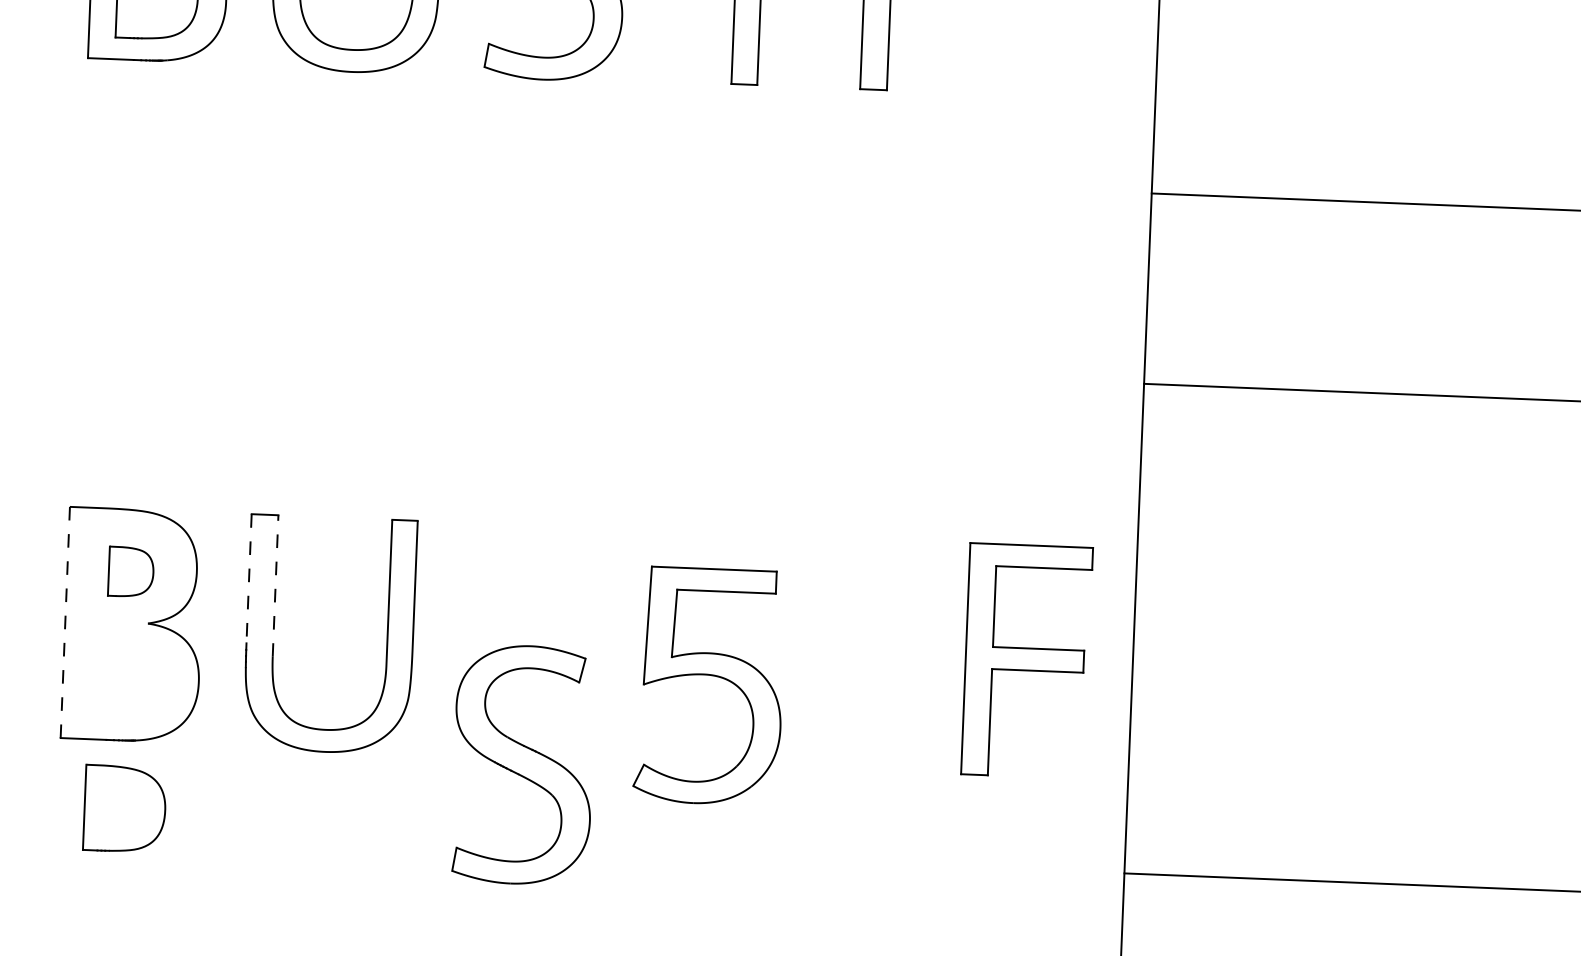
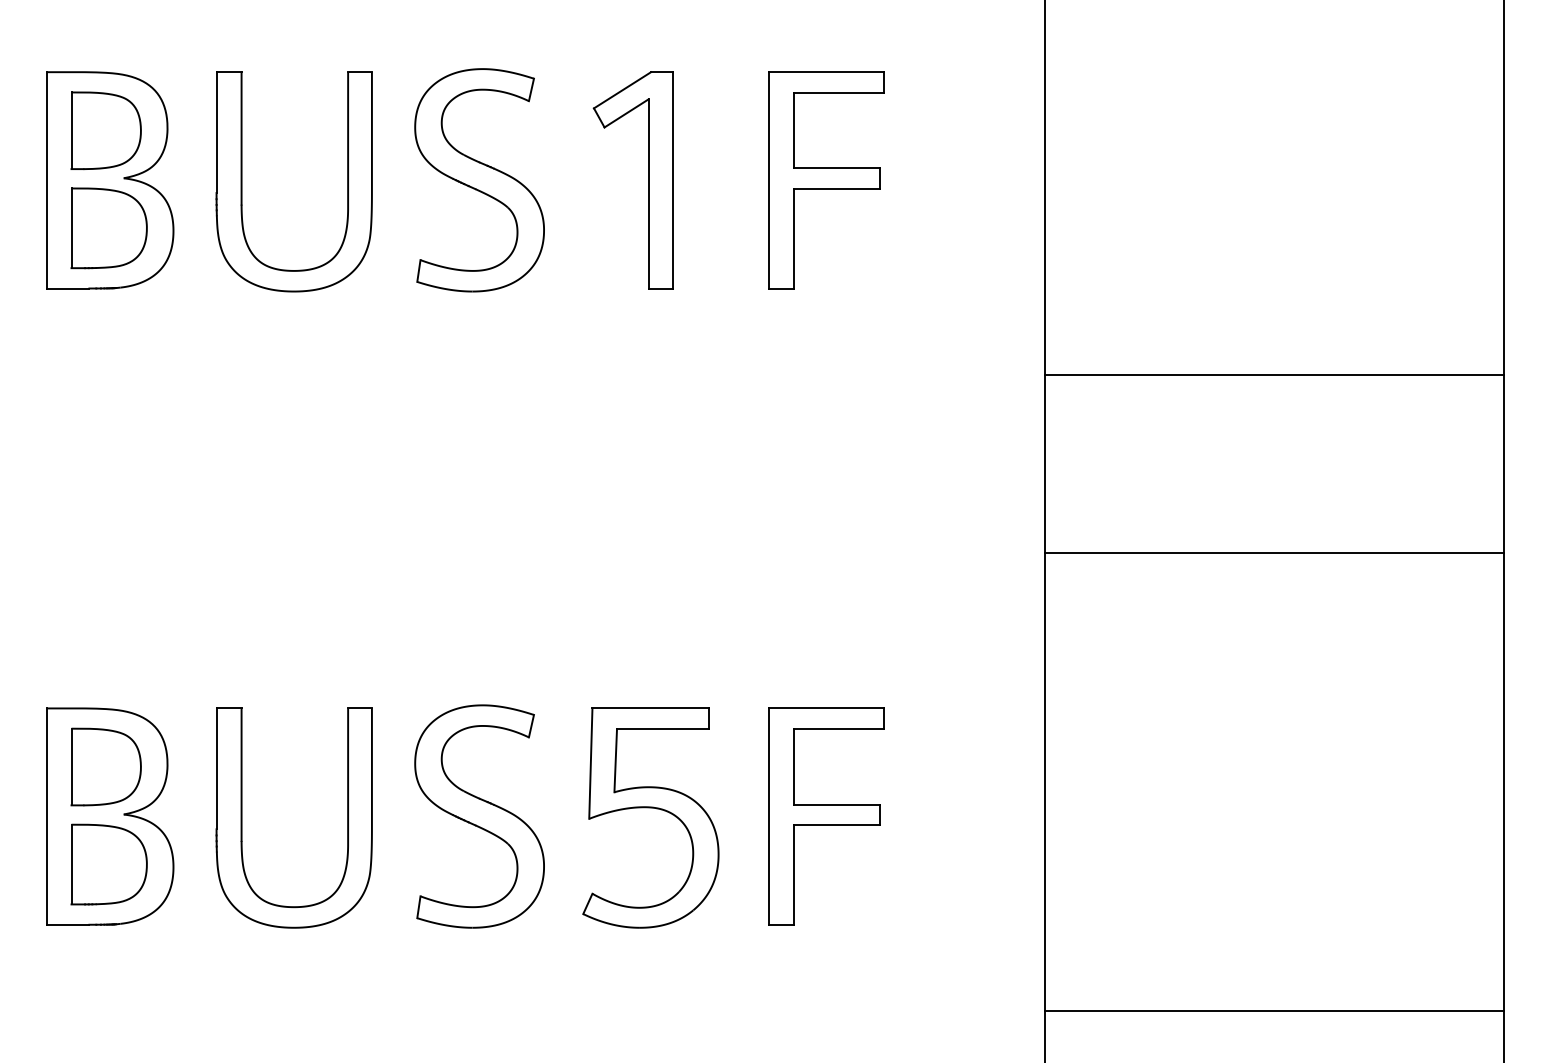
part: (130, 571) -> (105, 766), size x1.67
line: (249, 579) -> (216, 769), dashed -> solid
line: (275, 585) -> (241, 774), dashed -> solid
line: (65, 623) -> (46, 817), dashed -> solid
part: (1027, 660) -> (826, 816), moved
part: (709, 676) -> (650, 808), moved
part: (523, 764) -> (479, 816), moved
part: (124, 808) -> (108, 864), moved

